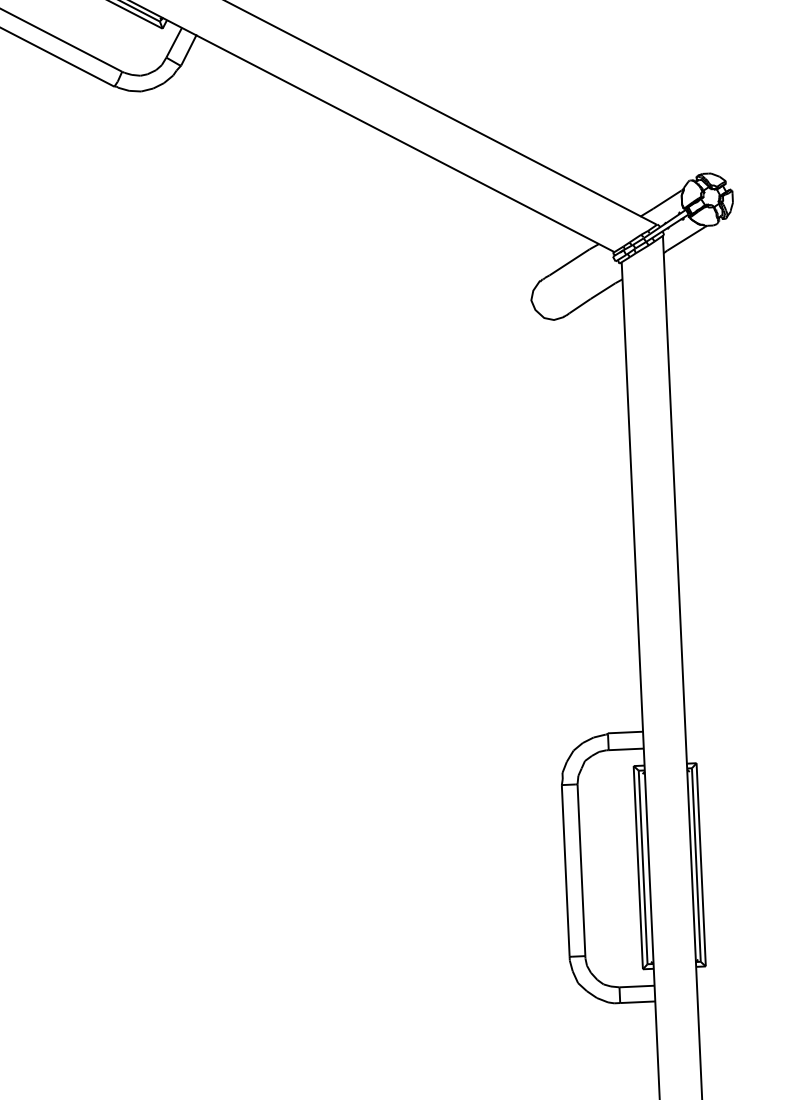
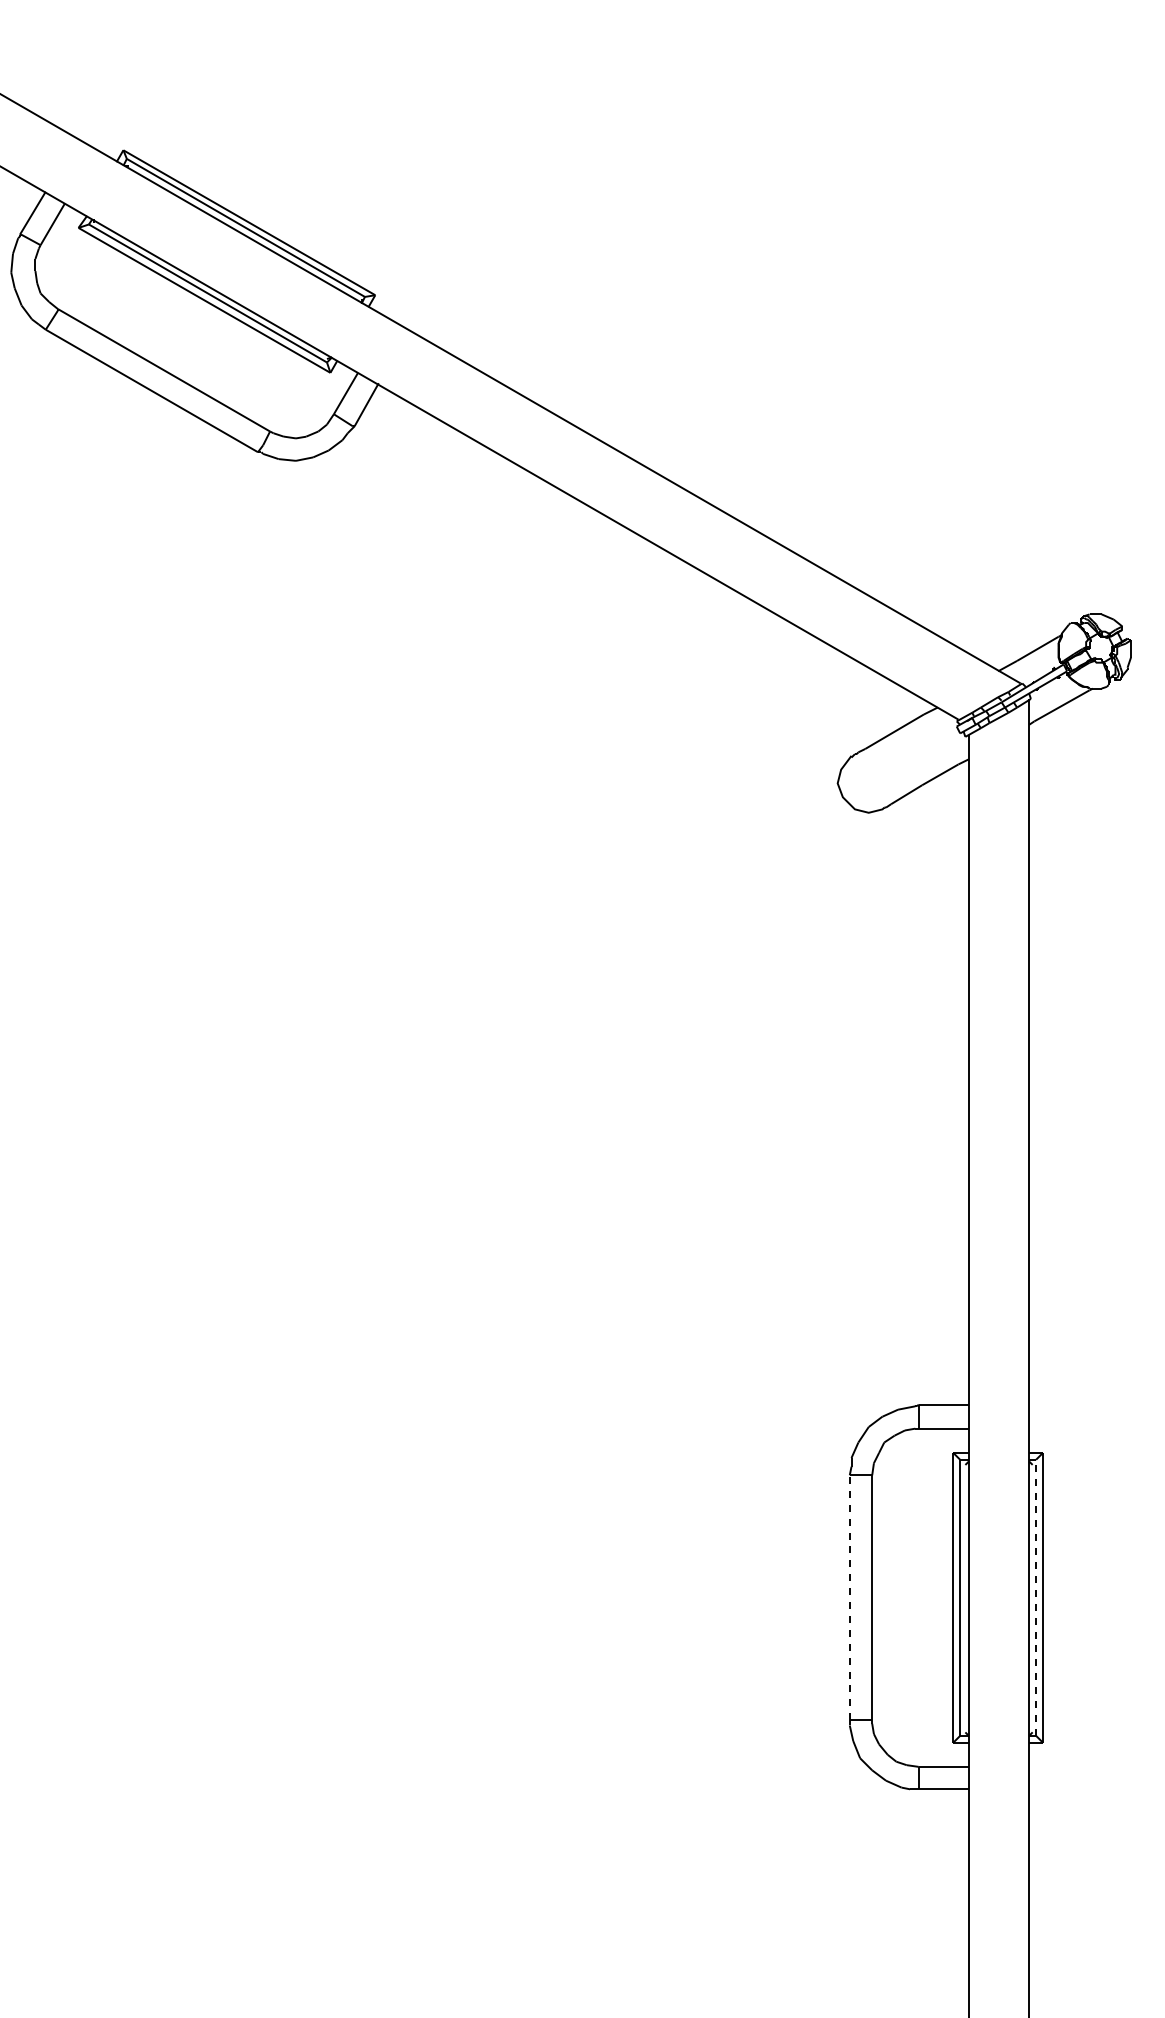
line: (696, 864) -> (1036, 1597), solid -> dashed
line: (565, 870) -> (849, 1597), solid -> dashed

